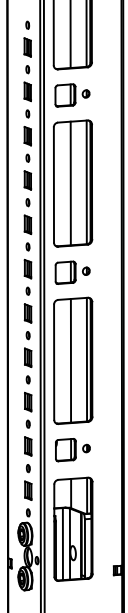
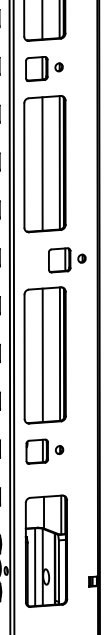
part: (72, 272) -> (67, 260), moved
part: (73, 528) -> (46, 550), moved

